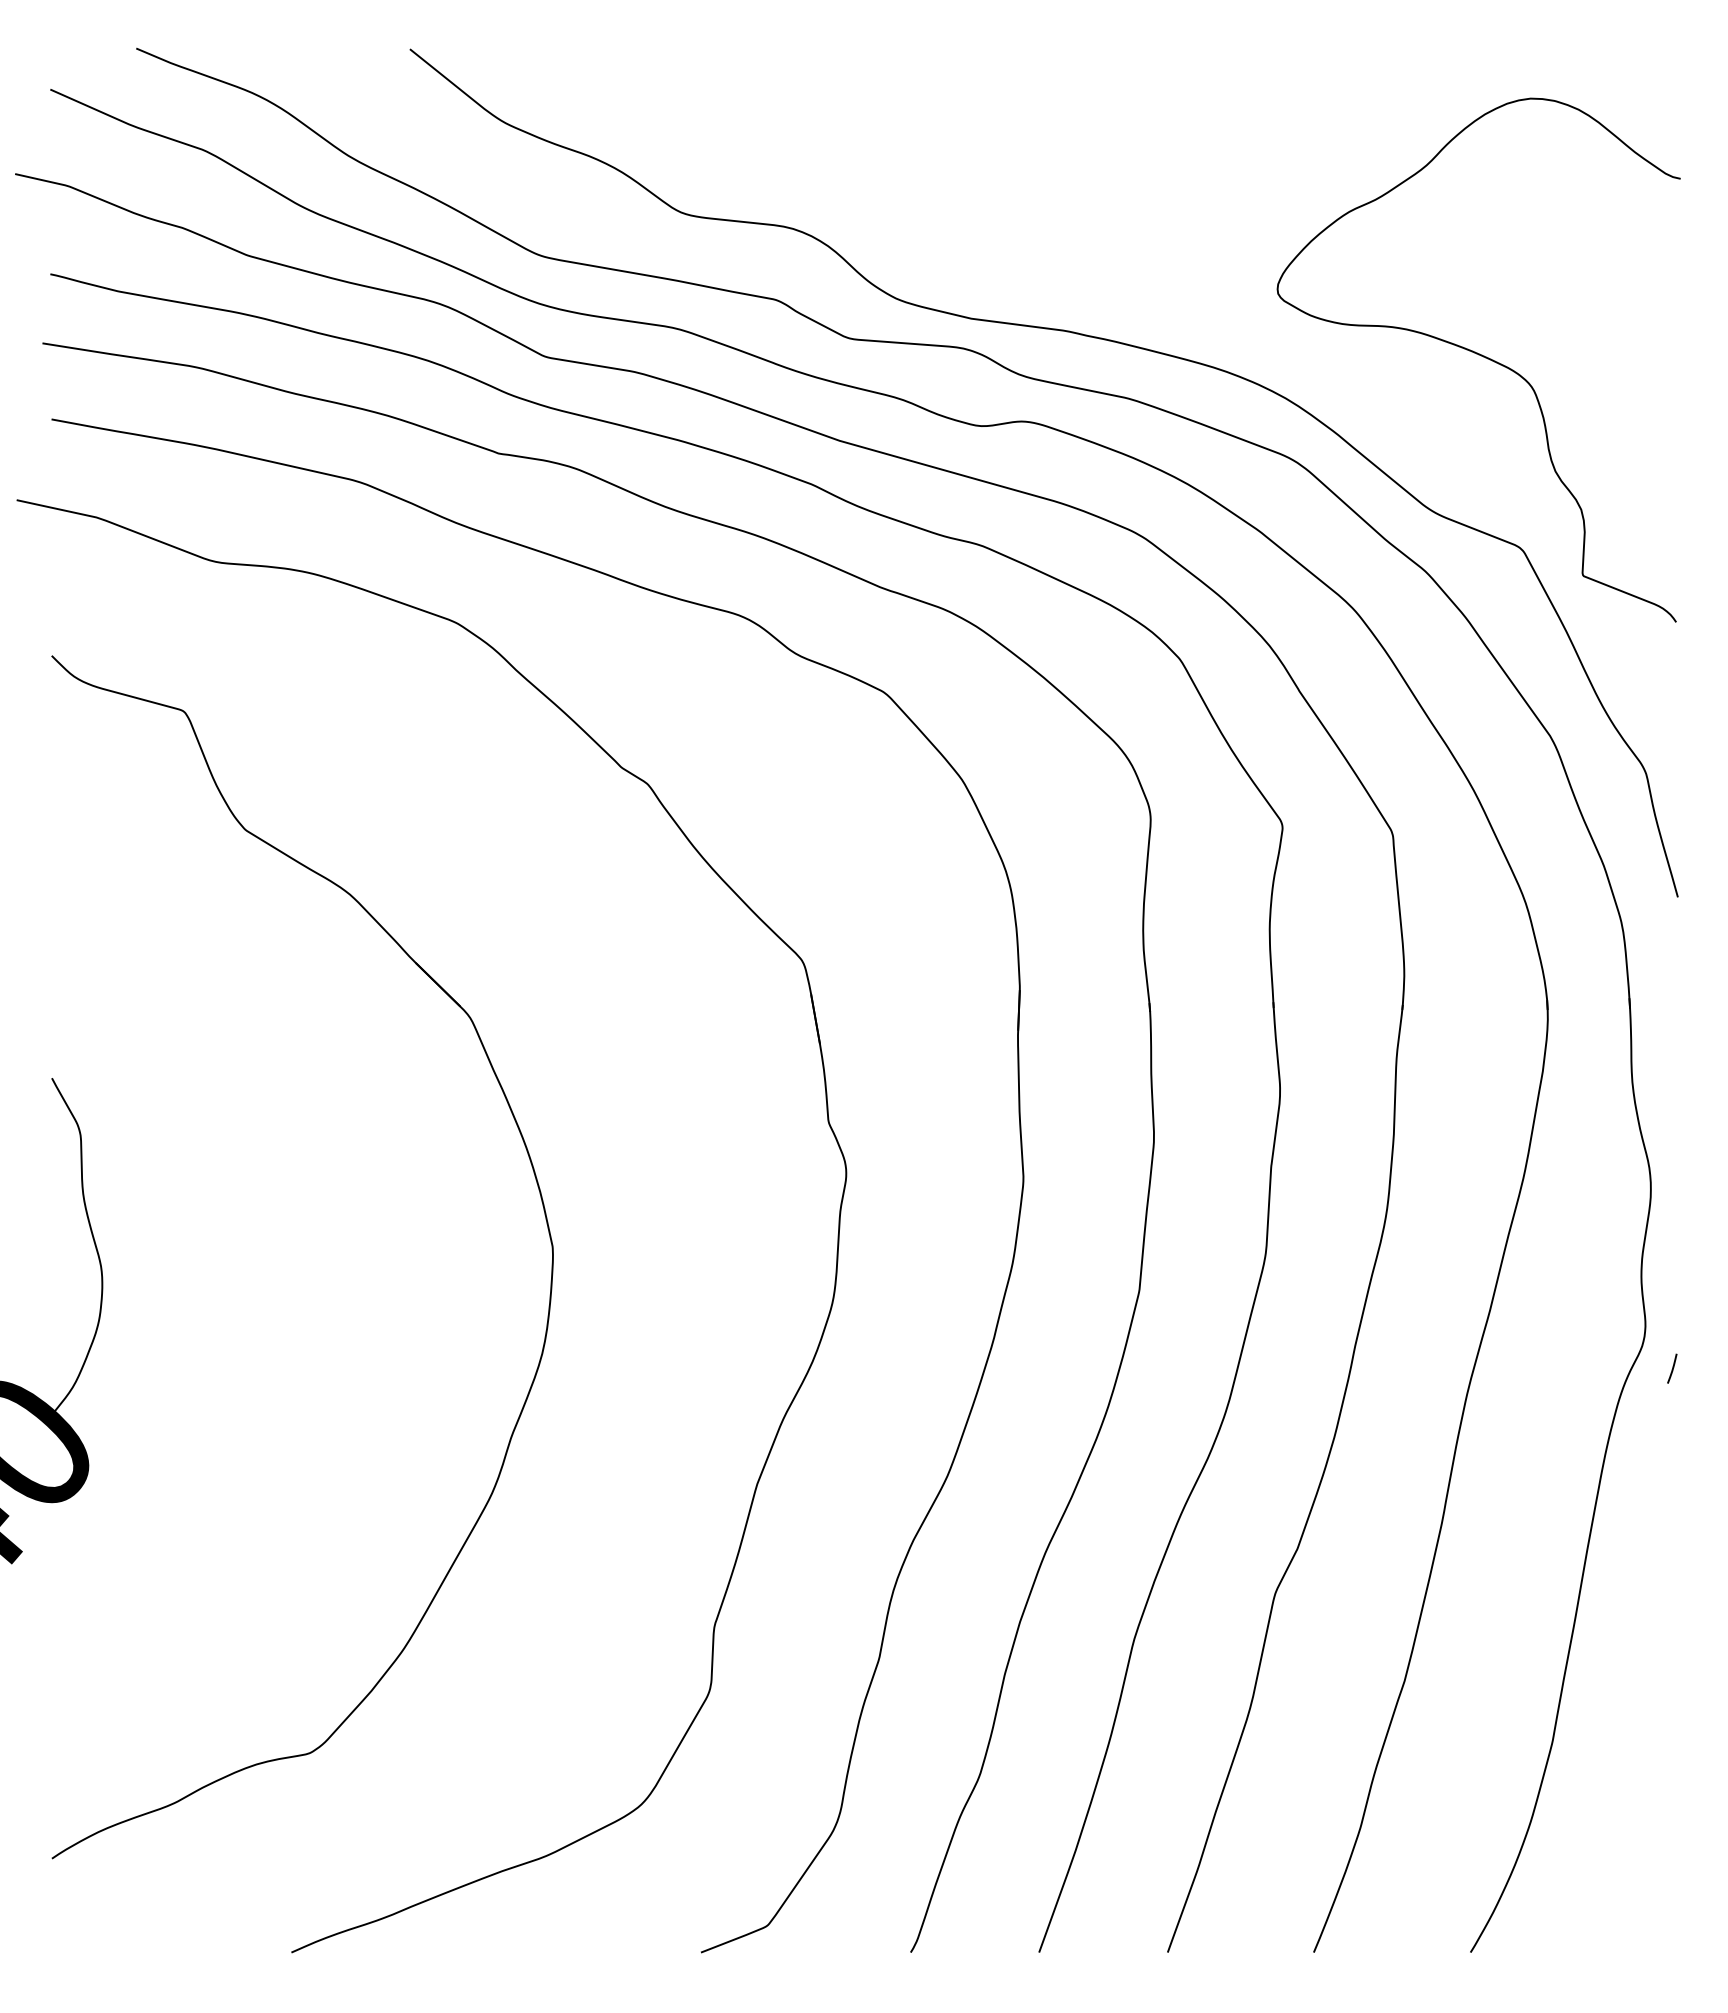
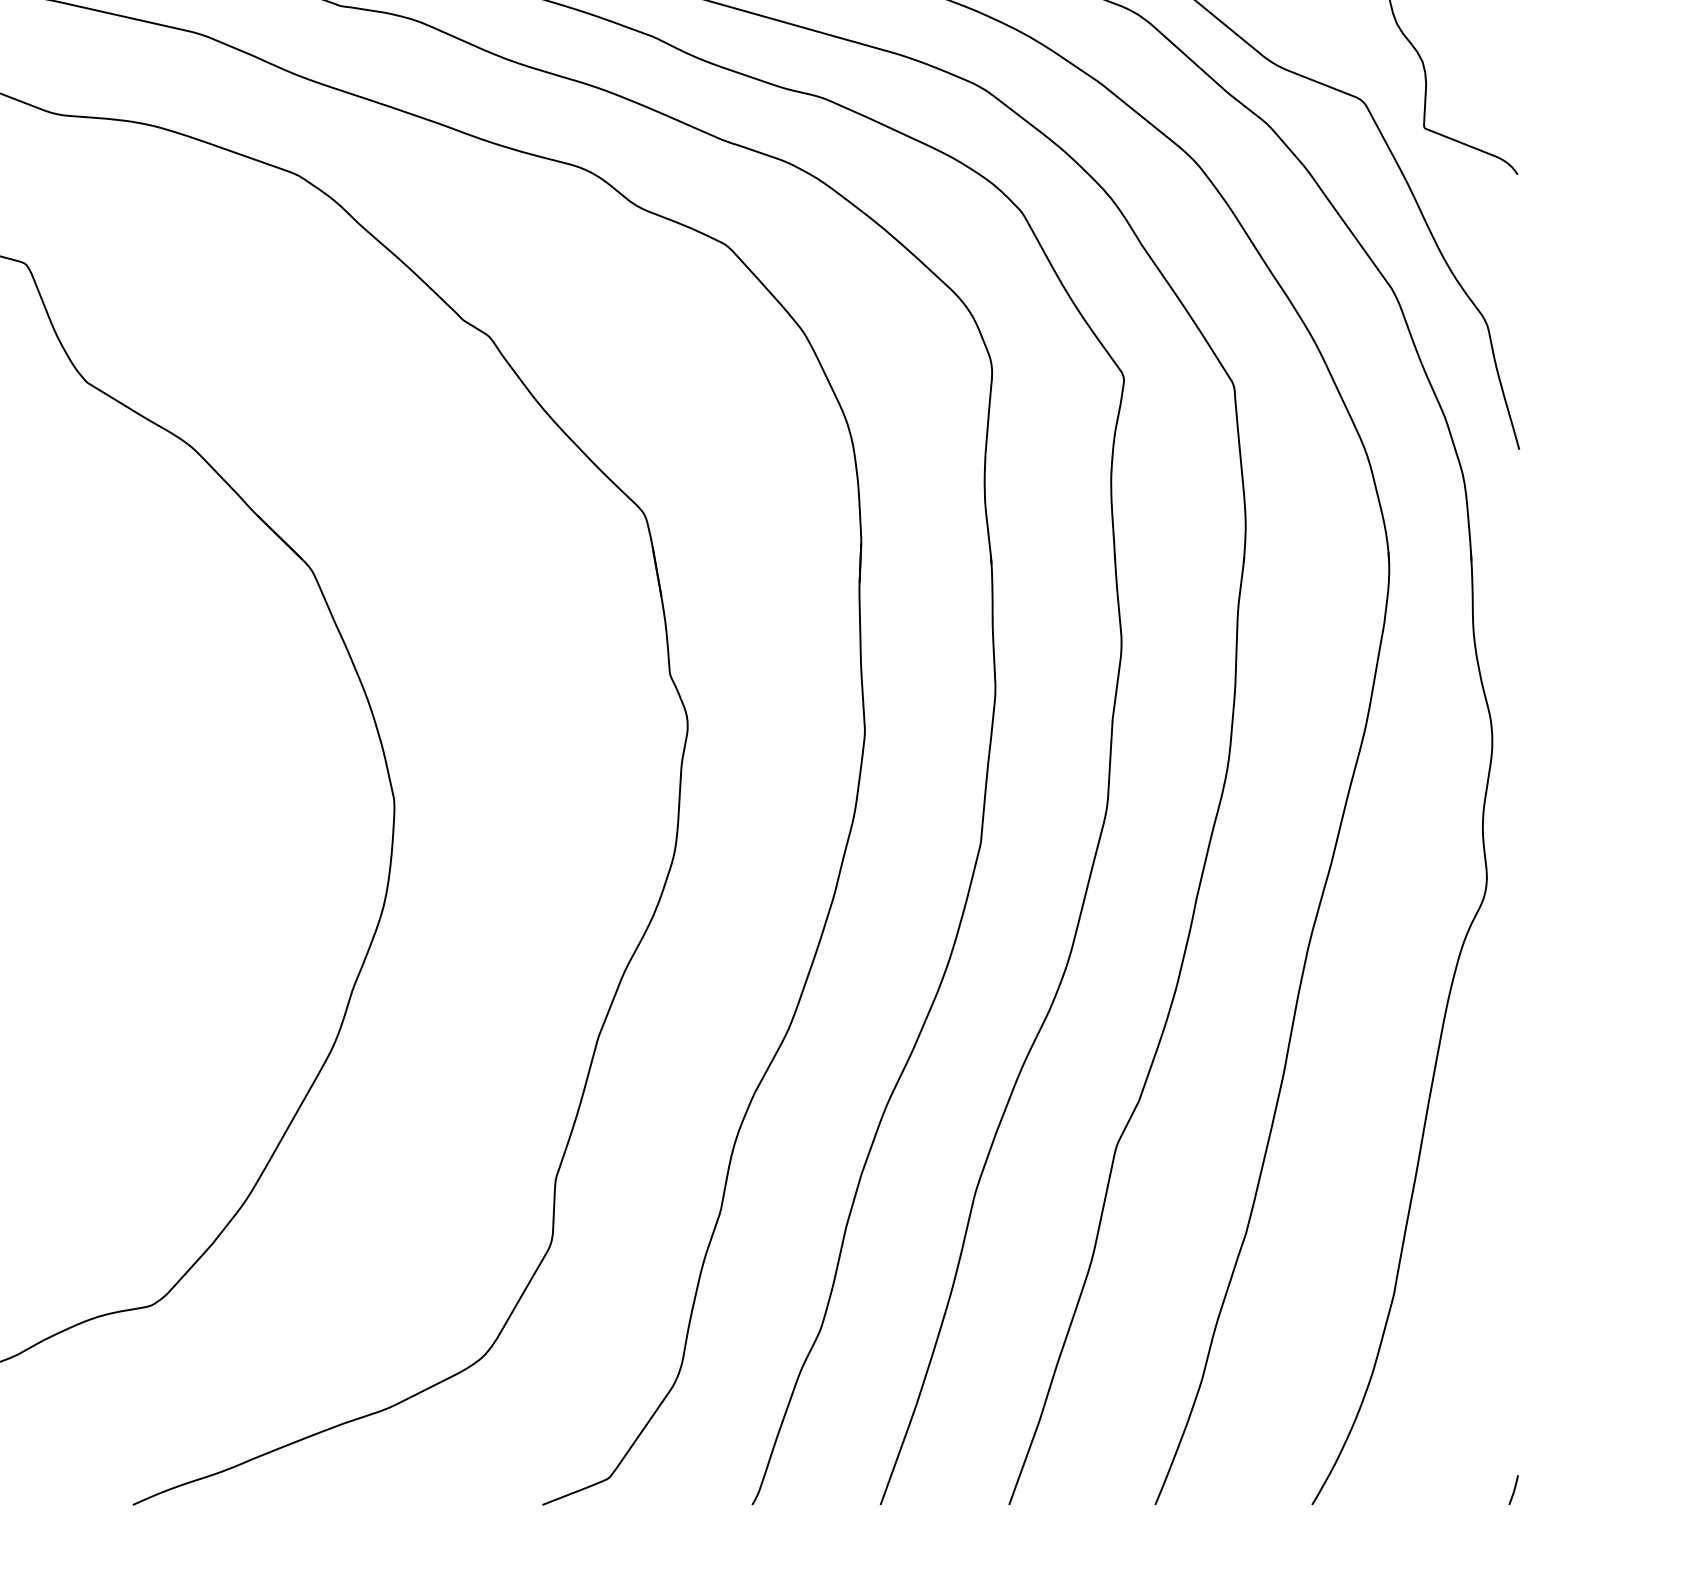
line: (1672, 1368) -> (1513, 1489), moved

